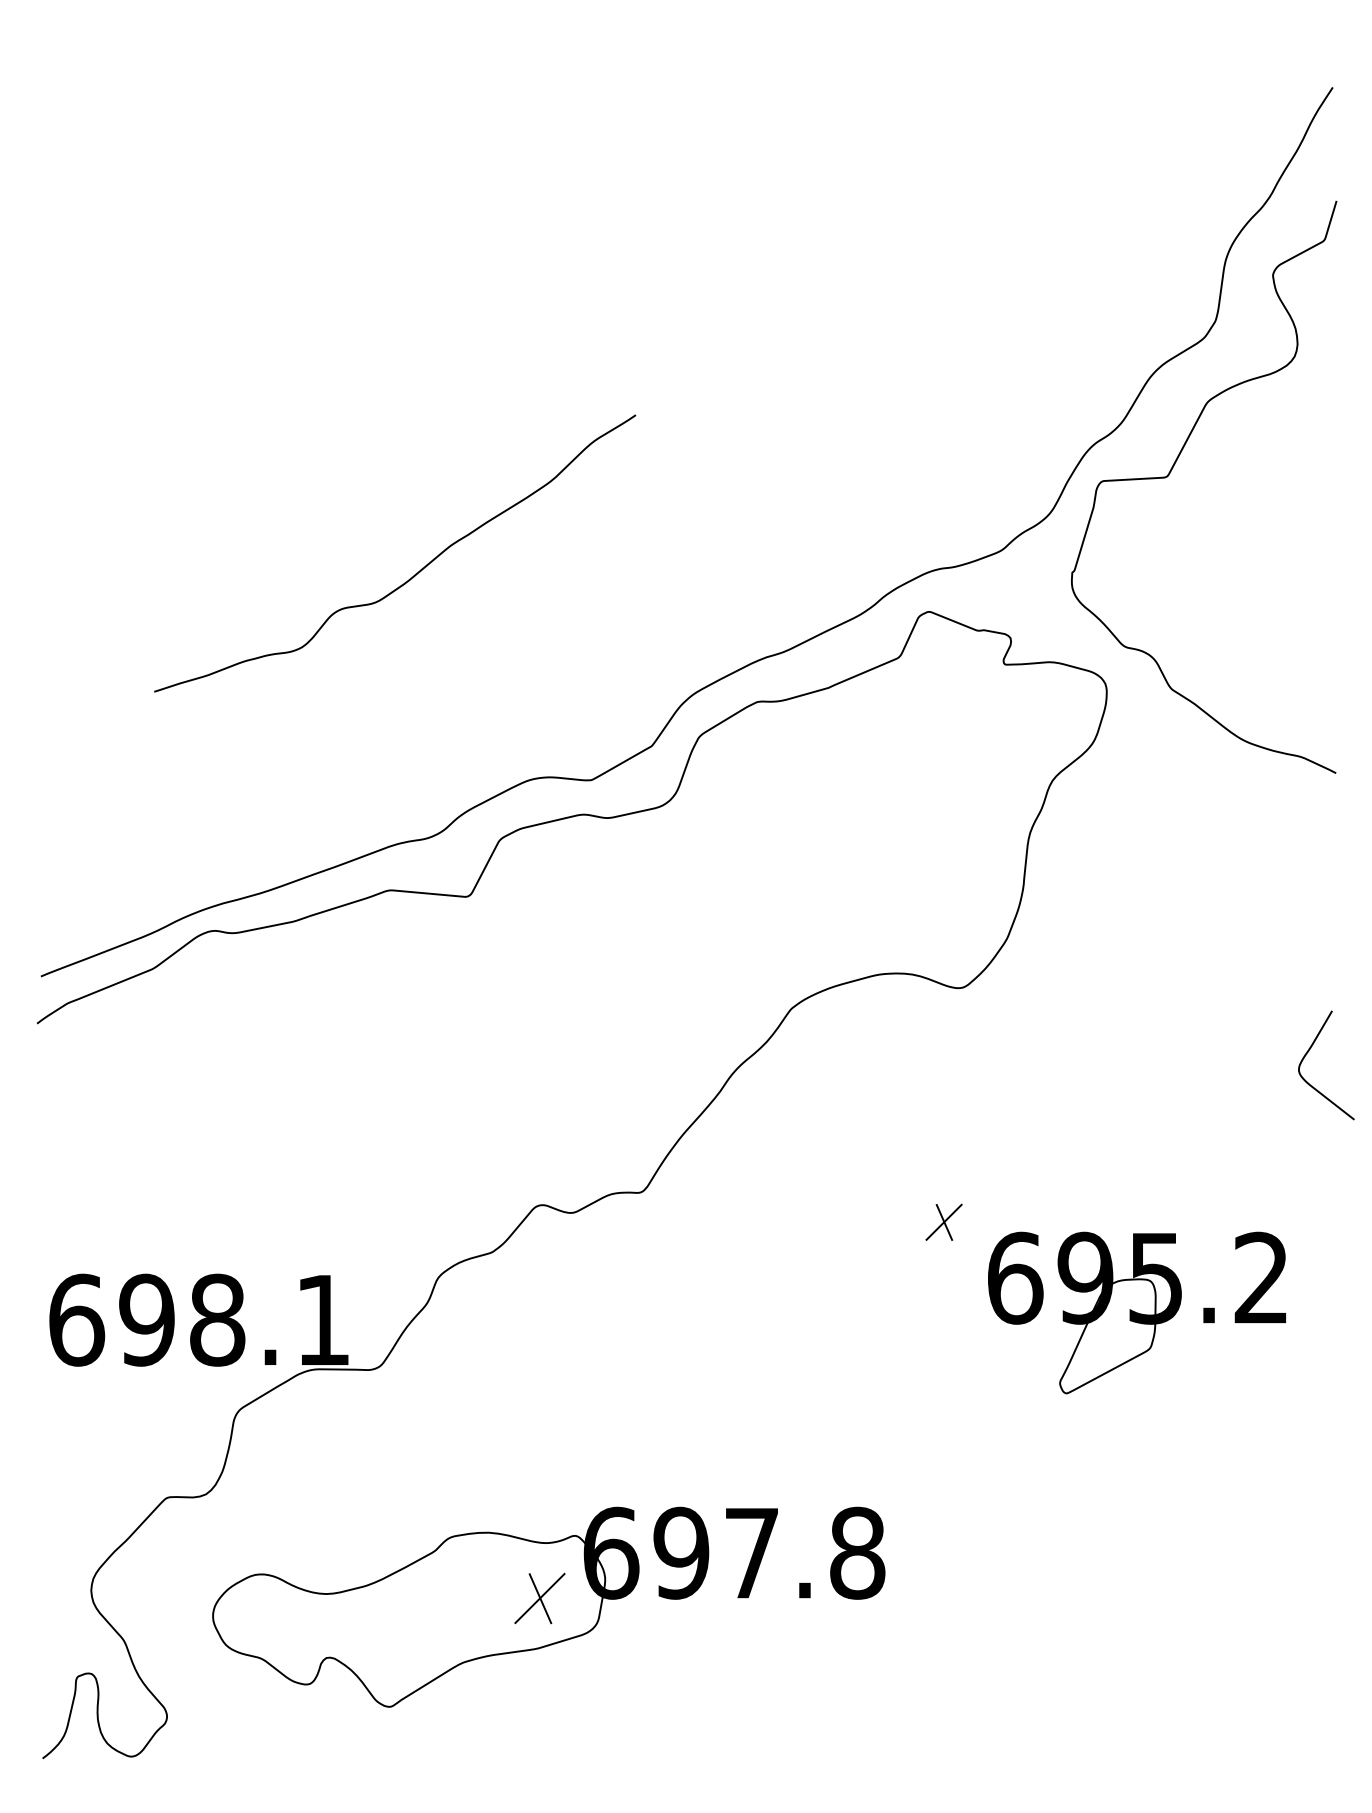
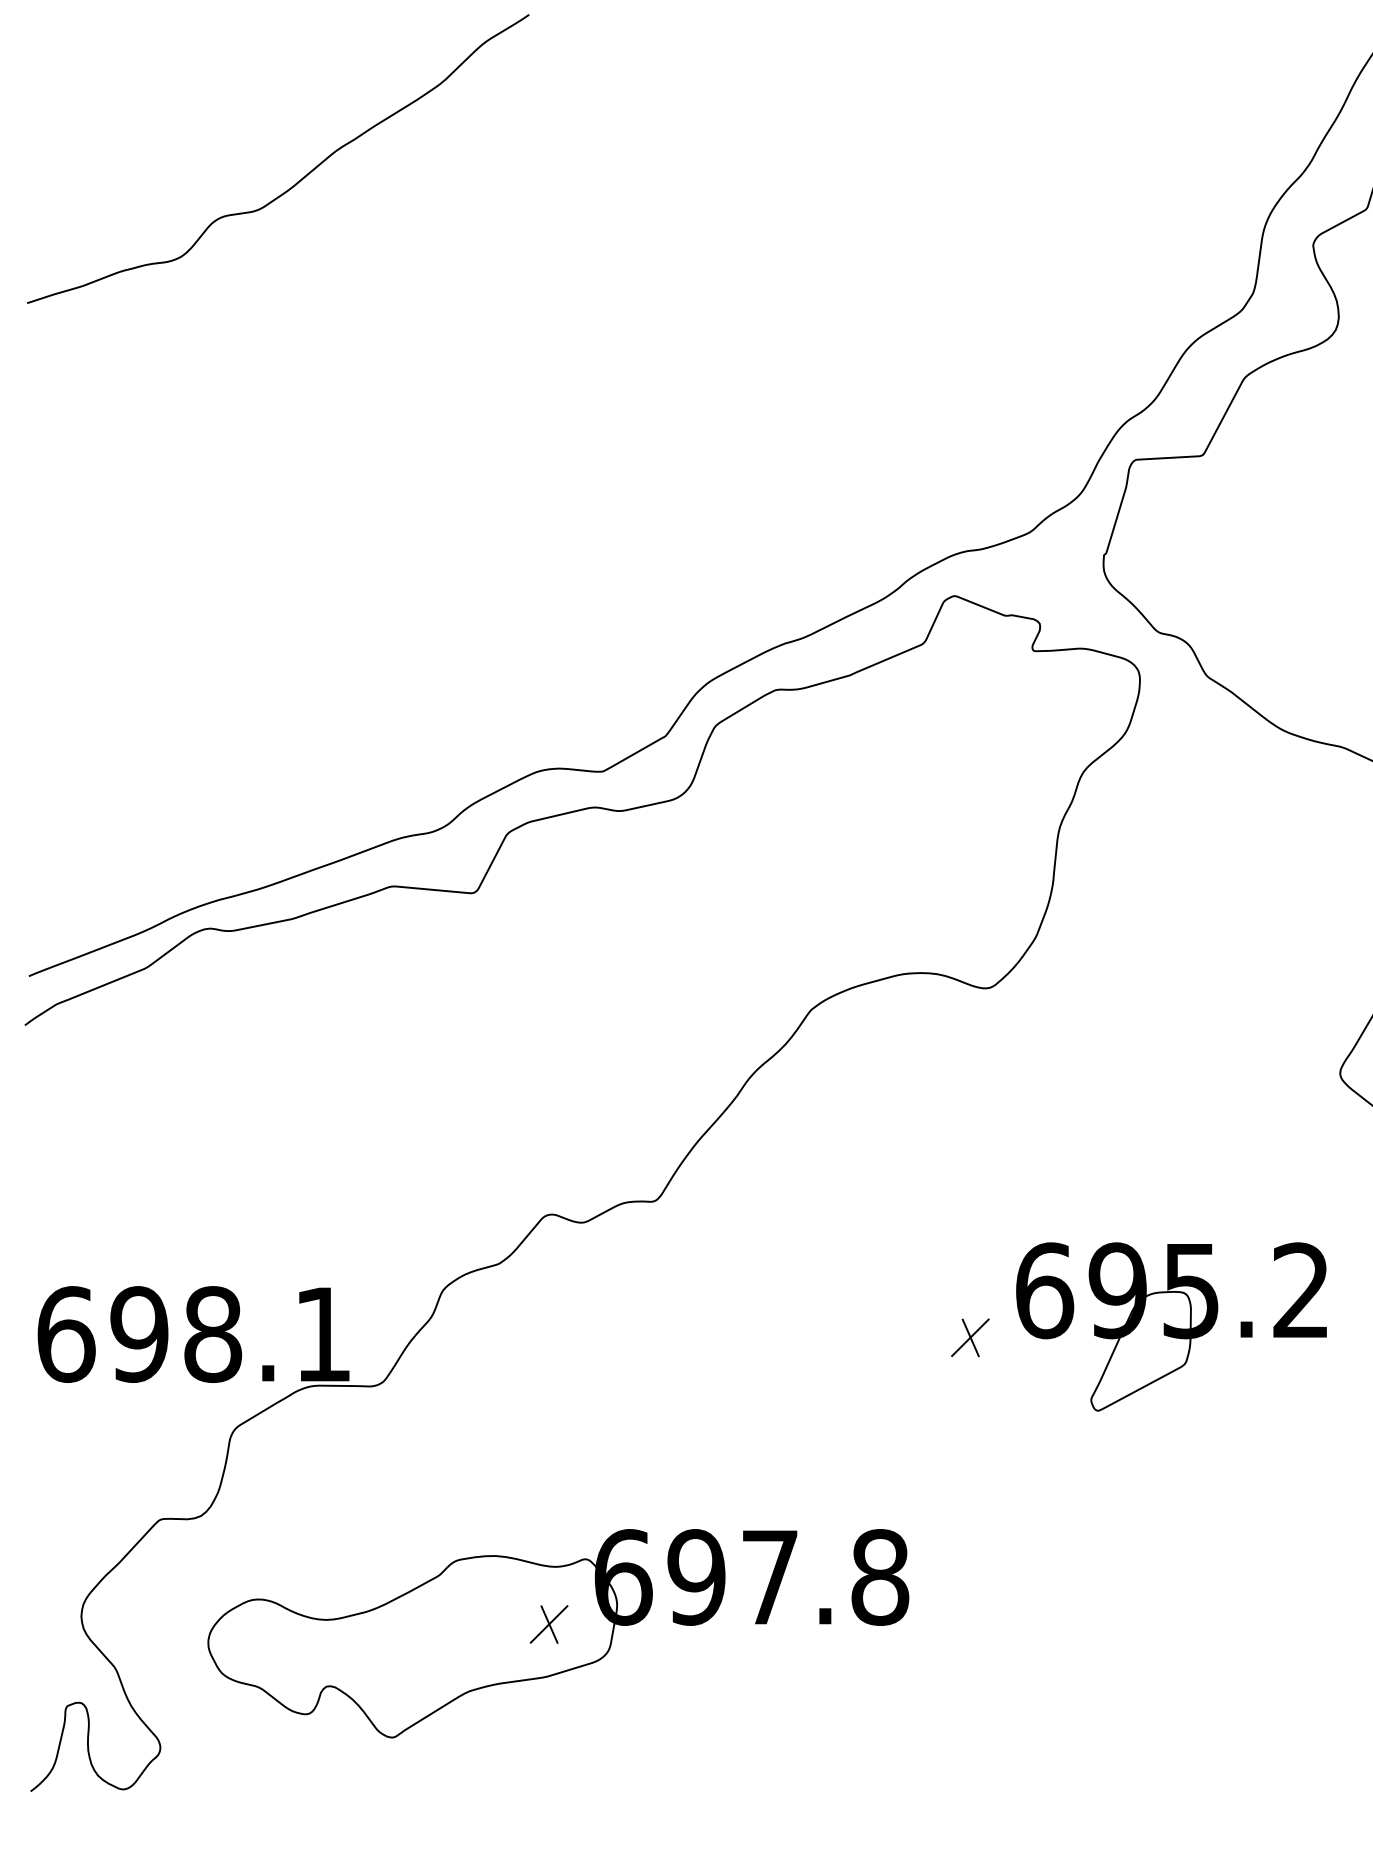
curve: (415, 573) -> (299, 179), moved
part: (943, 1221) -> (969, 1336), moved
part: (539, 1597) -> (548, 1623), size x0.71

